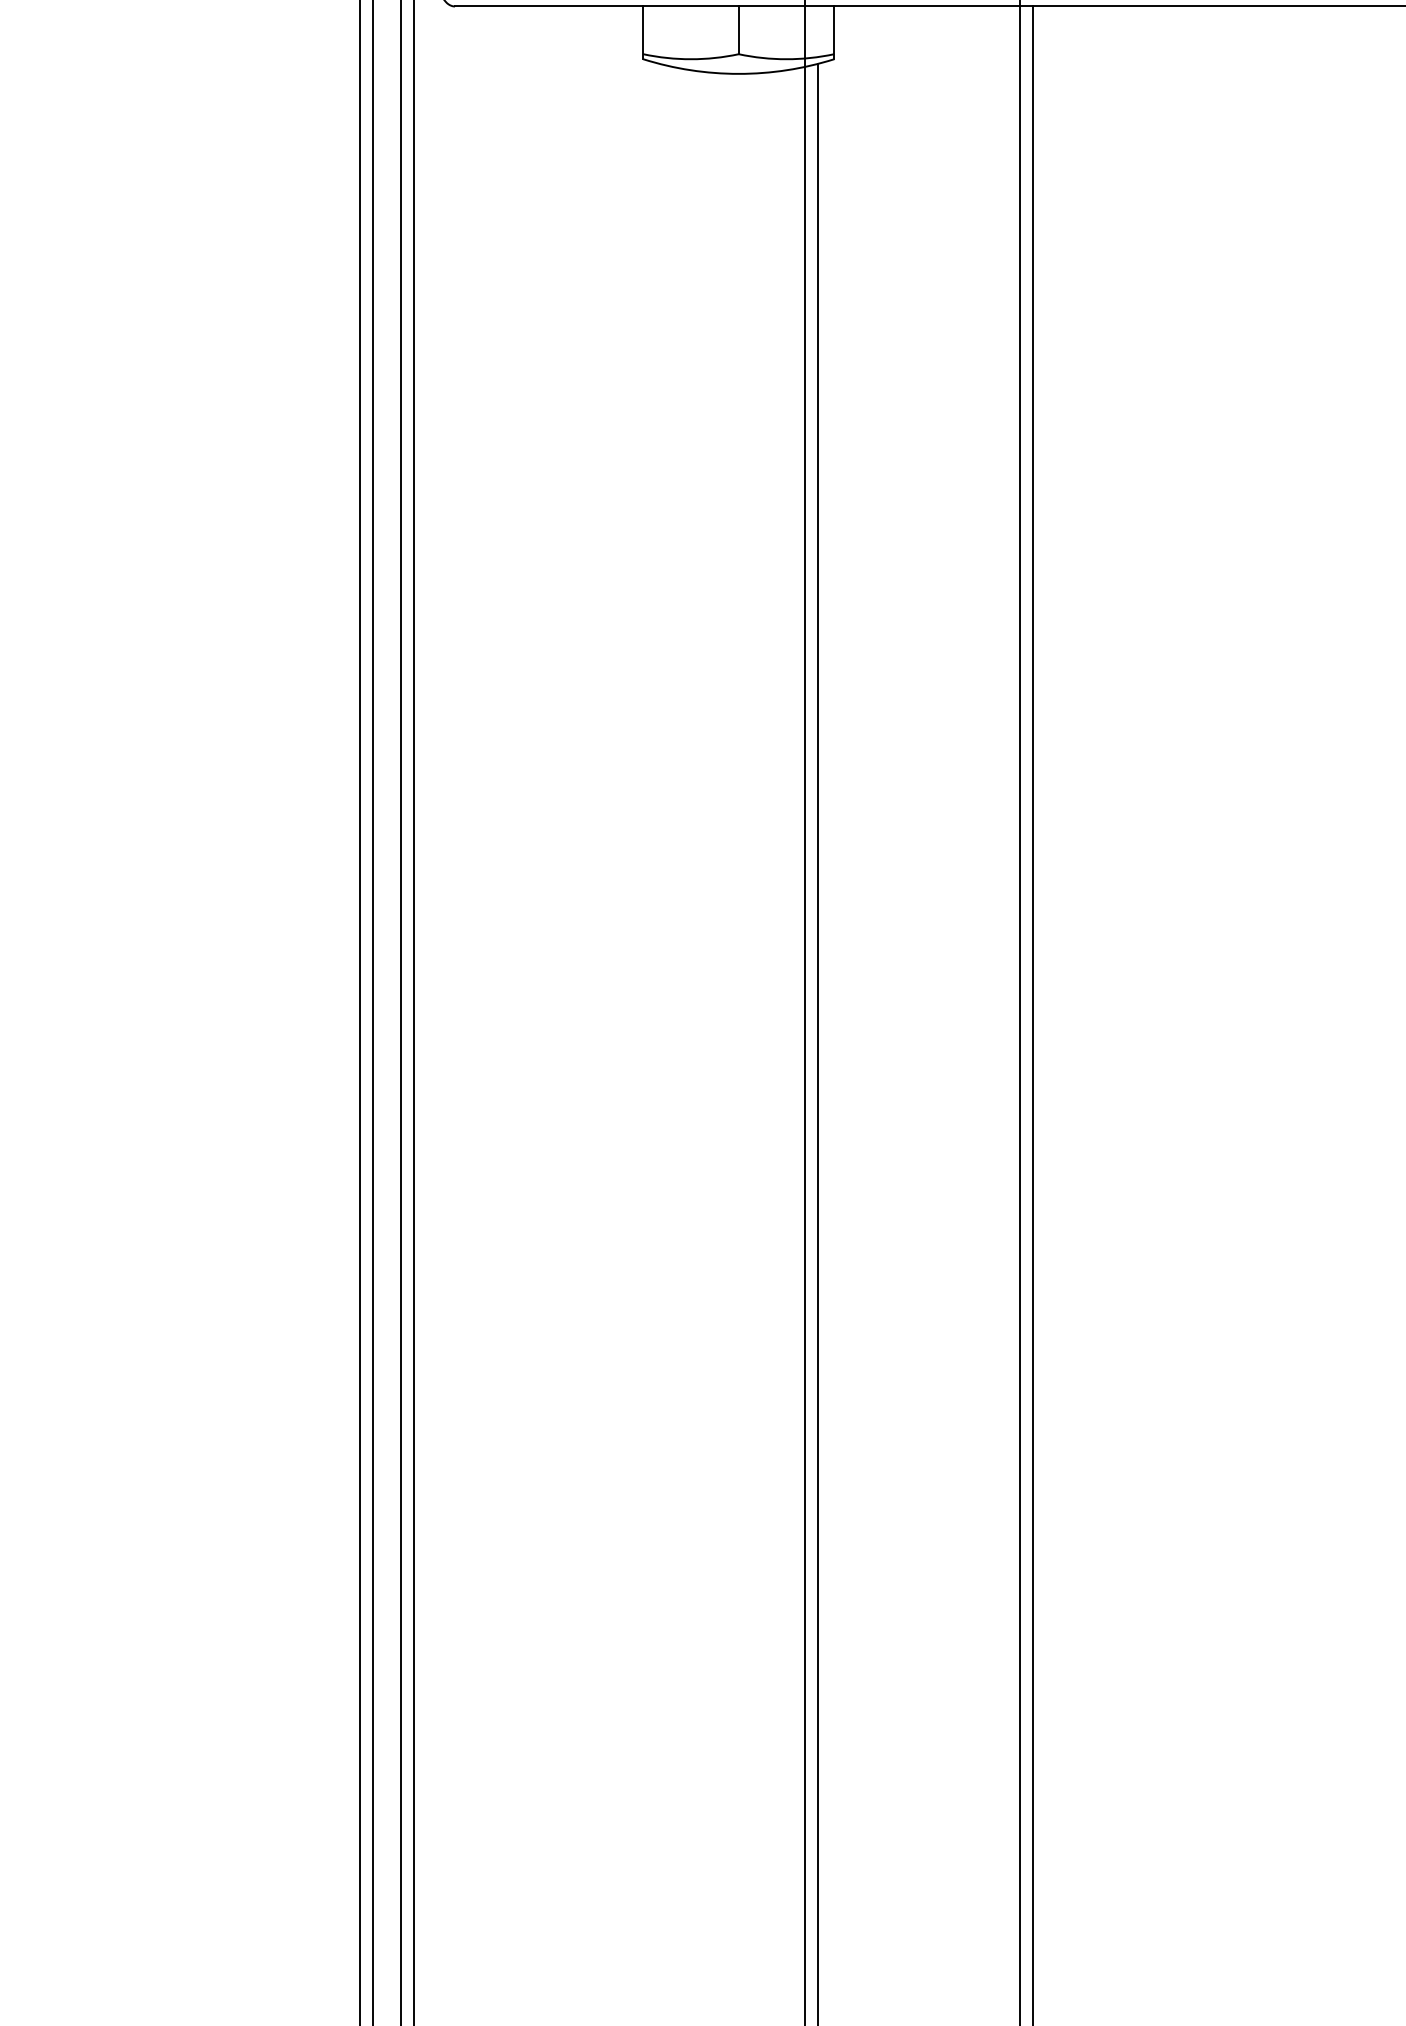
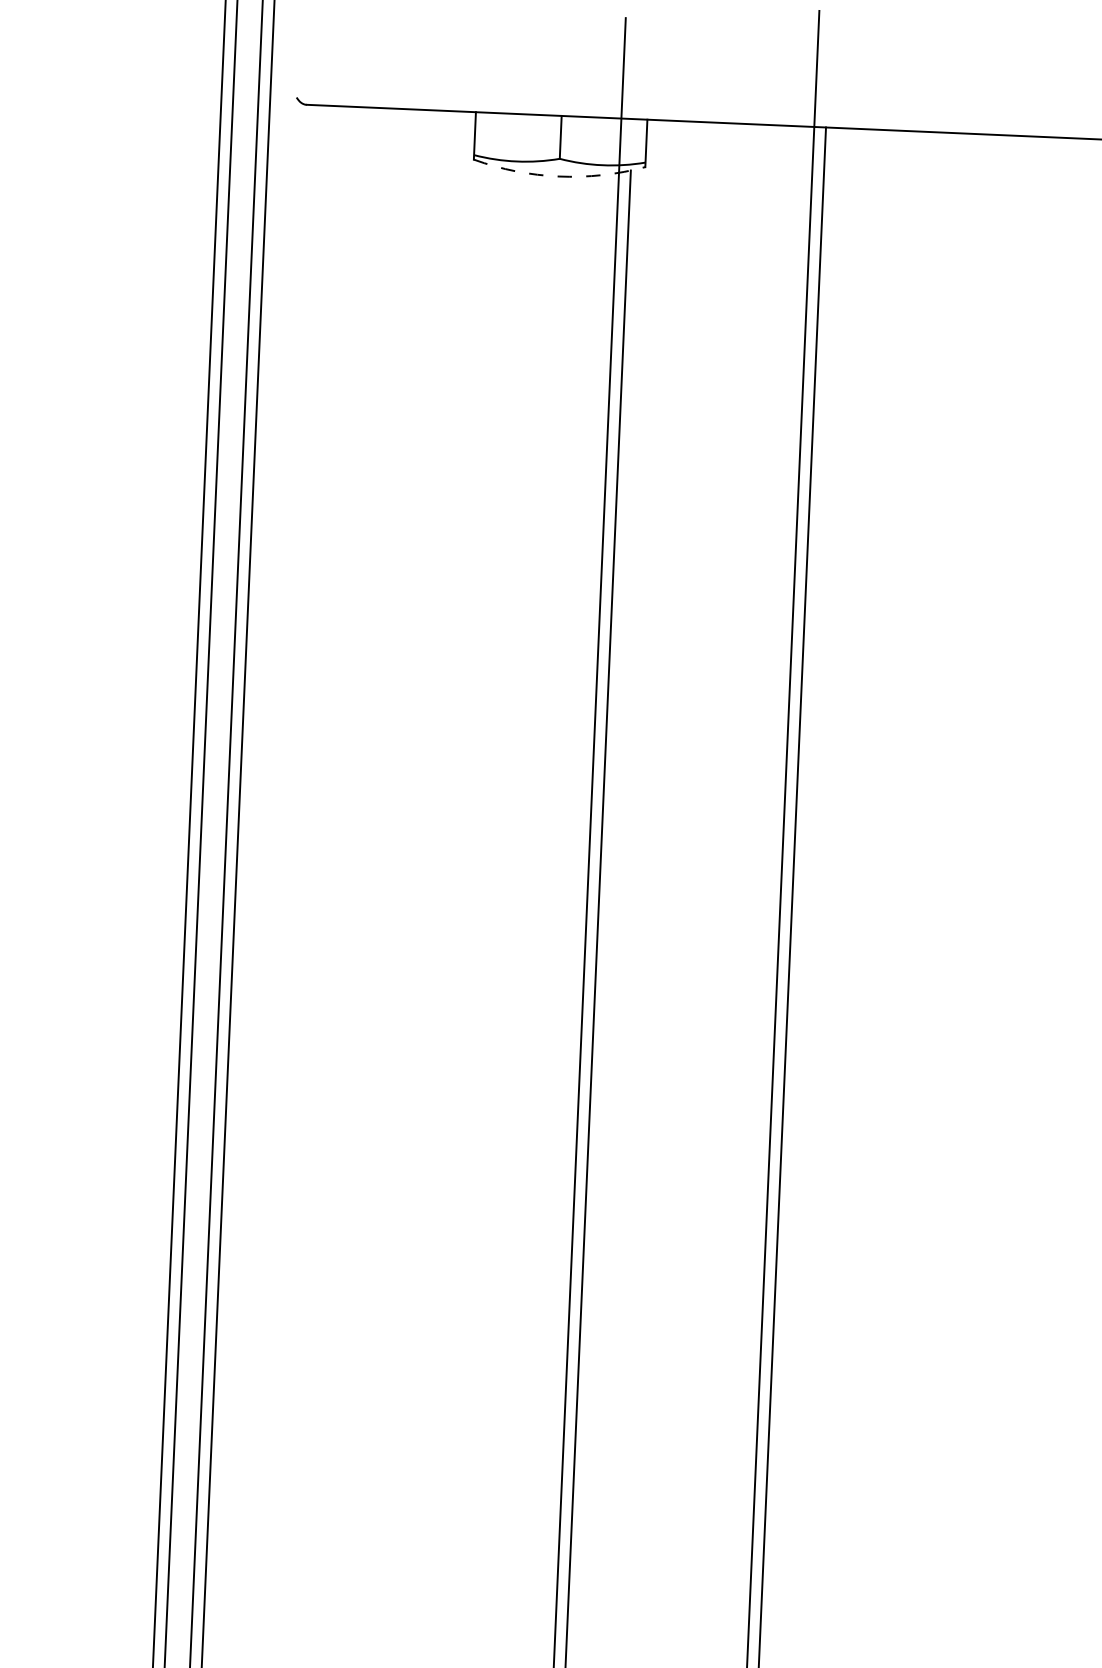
arc: (738, 73) -> (558, 176), solid -> dashed

